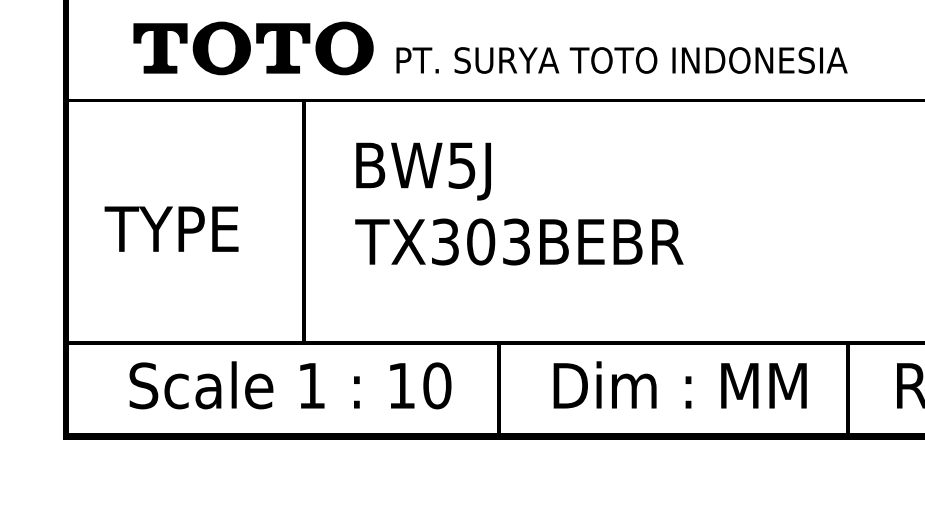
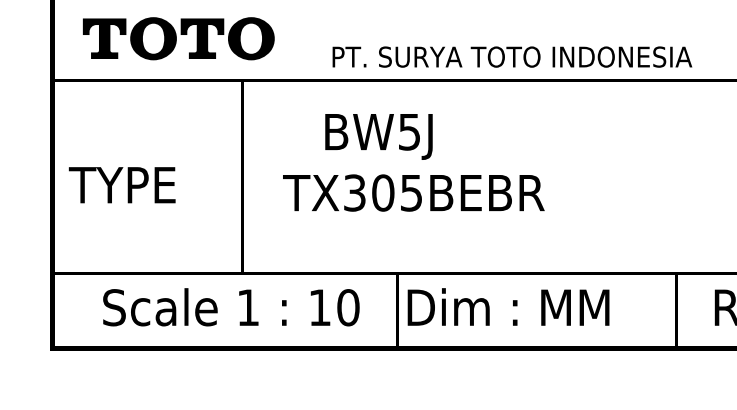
part: (253, 48) -> (178, 38), moved
text: (621, 60) -> (511, 57), moved
text: (423, 171) -> (378, 136), moved
text: (171, 228) -> (122, 184), moved
text: (516, 241) -> (411, 192), TX303BEBR -> TX305BEBR
text: (679, 384) -> (508, 306), moved

